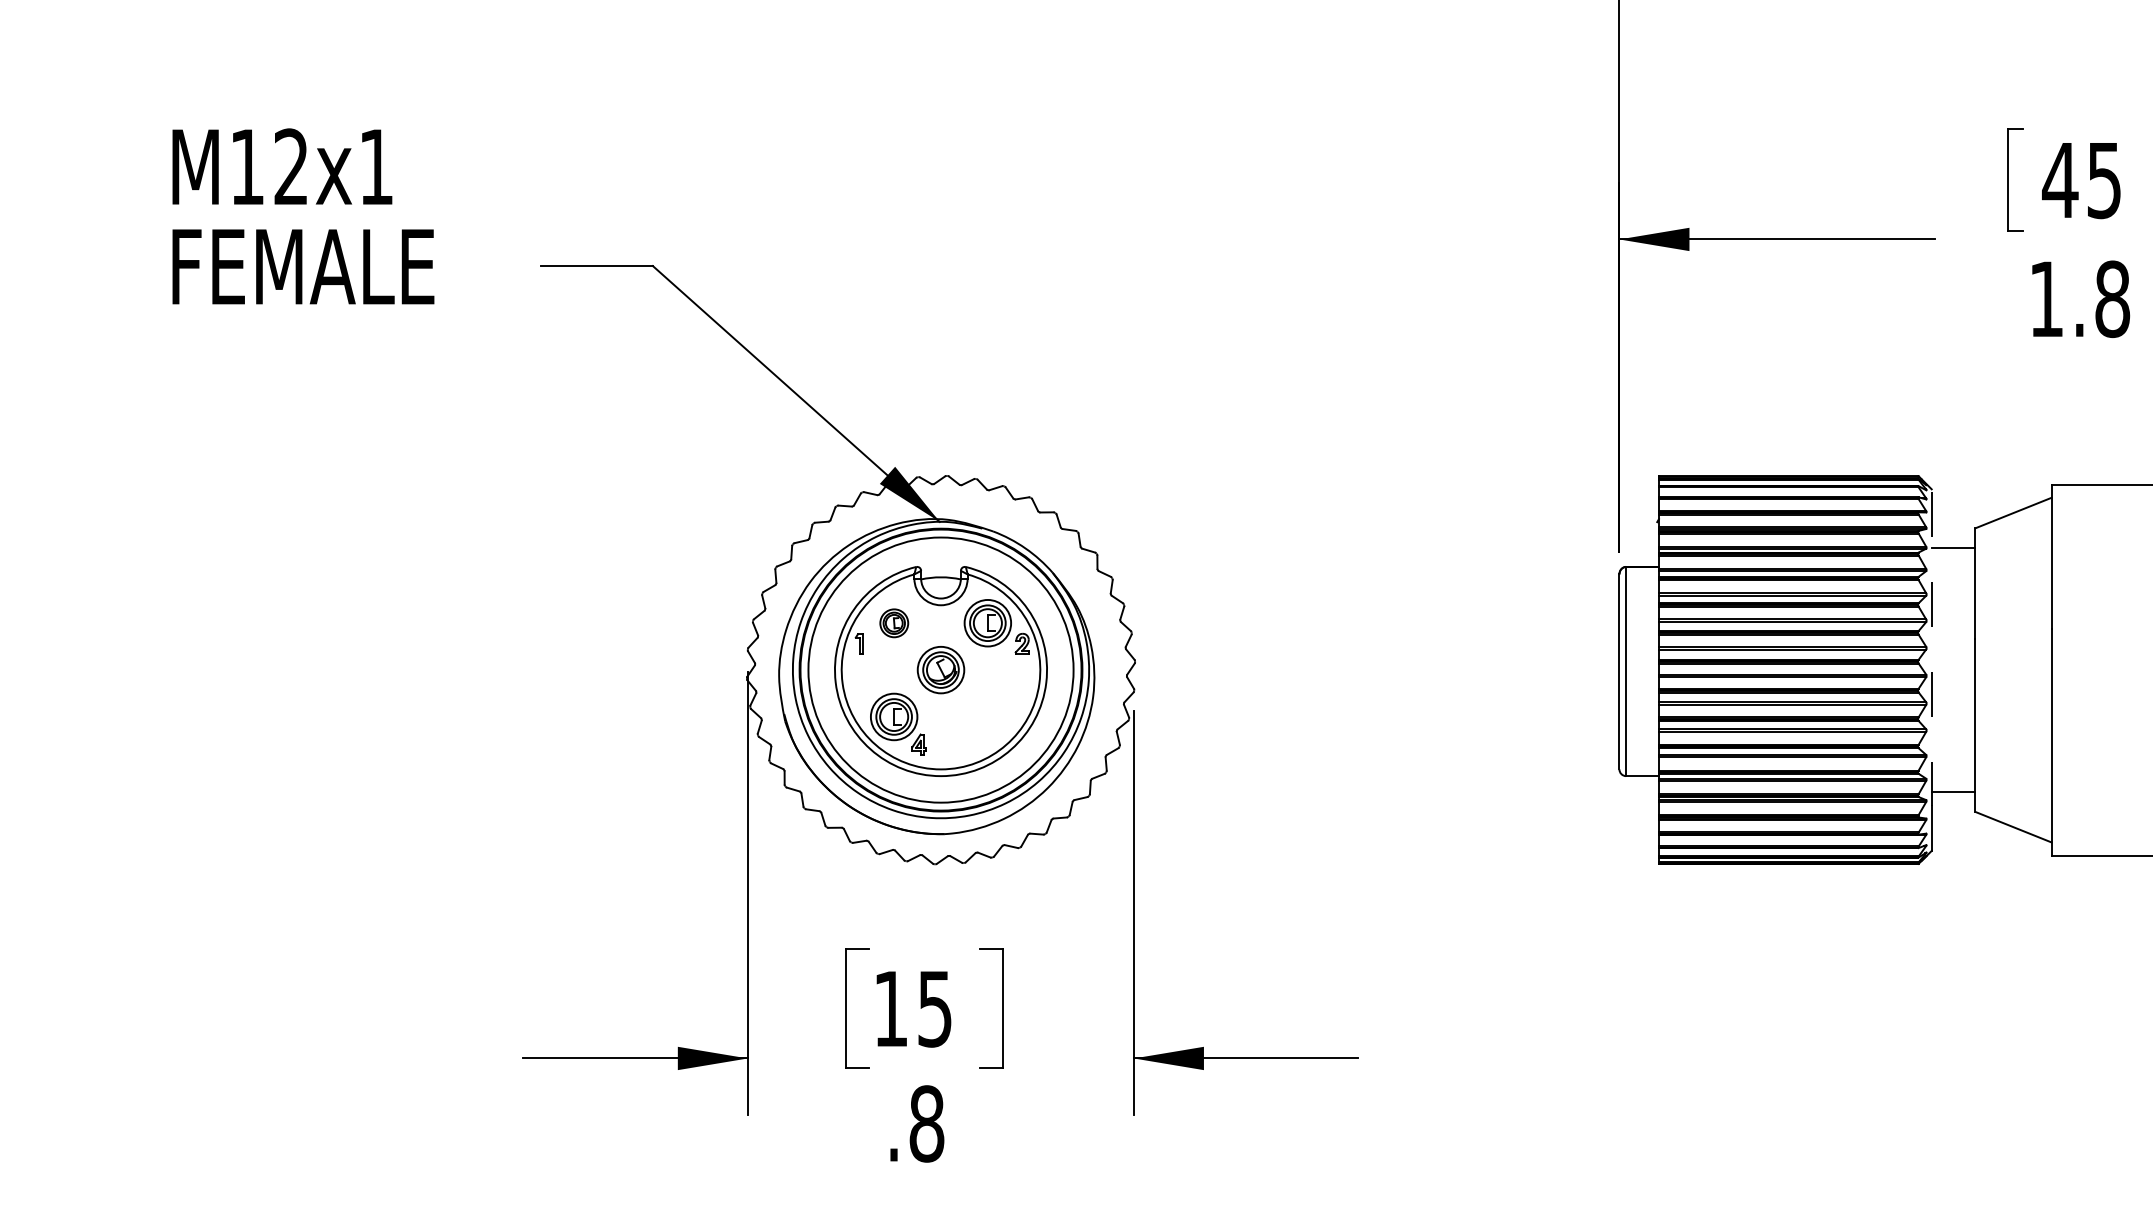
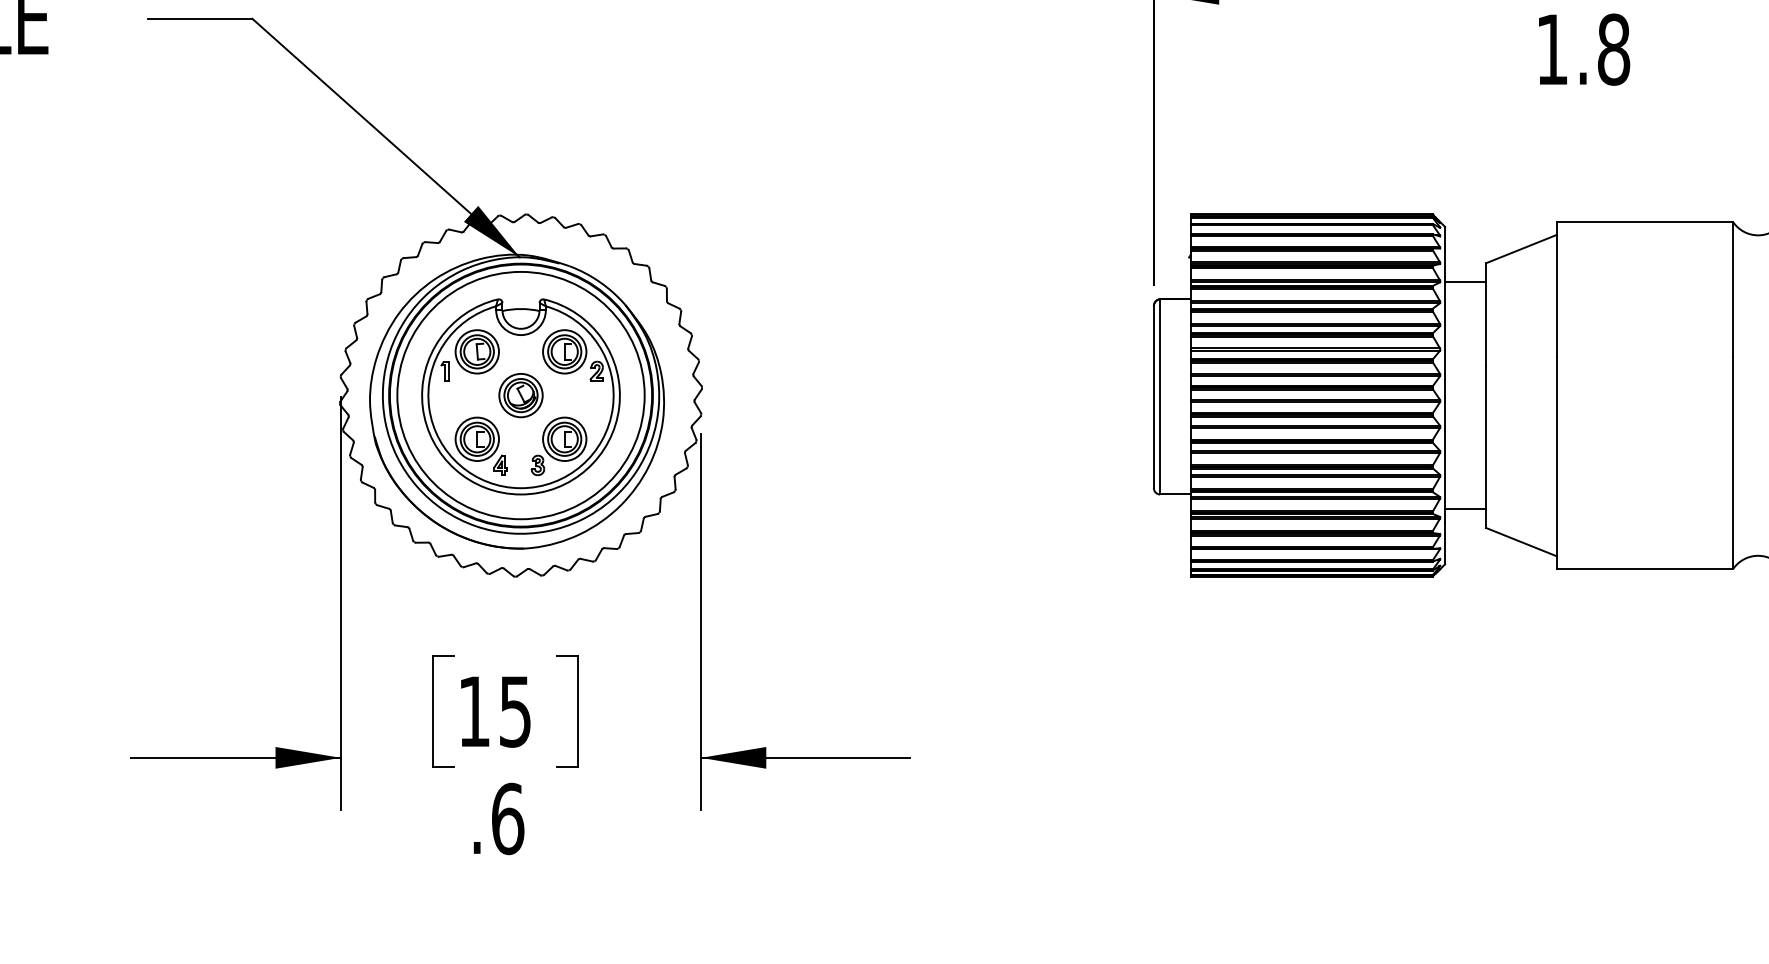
part: (894, 623) -> (477, 352), size x1.67
line: (1931, 647) -> (1444, 374), dashed -> solid
part: (981, 724) -> (558, 446), added
text: (926, 1123) -> (507, 818), .8 -> .6

